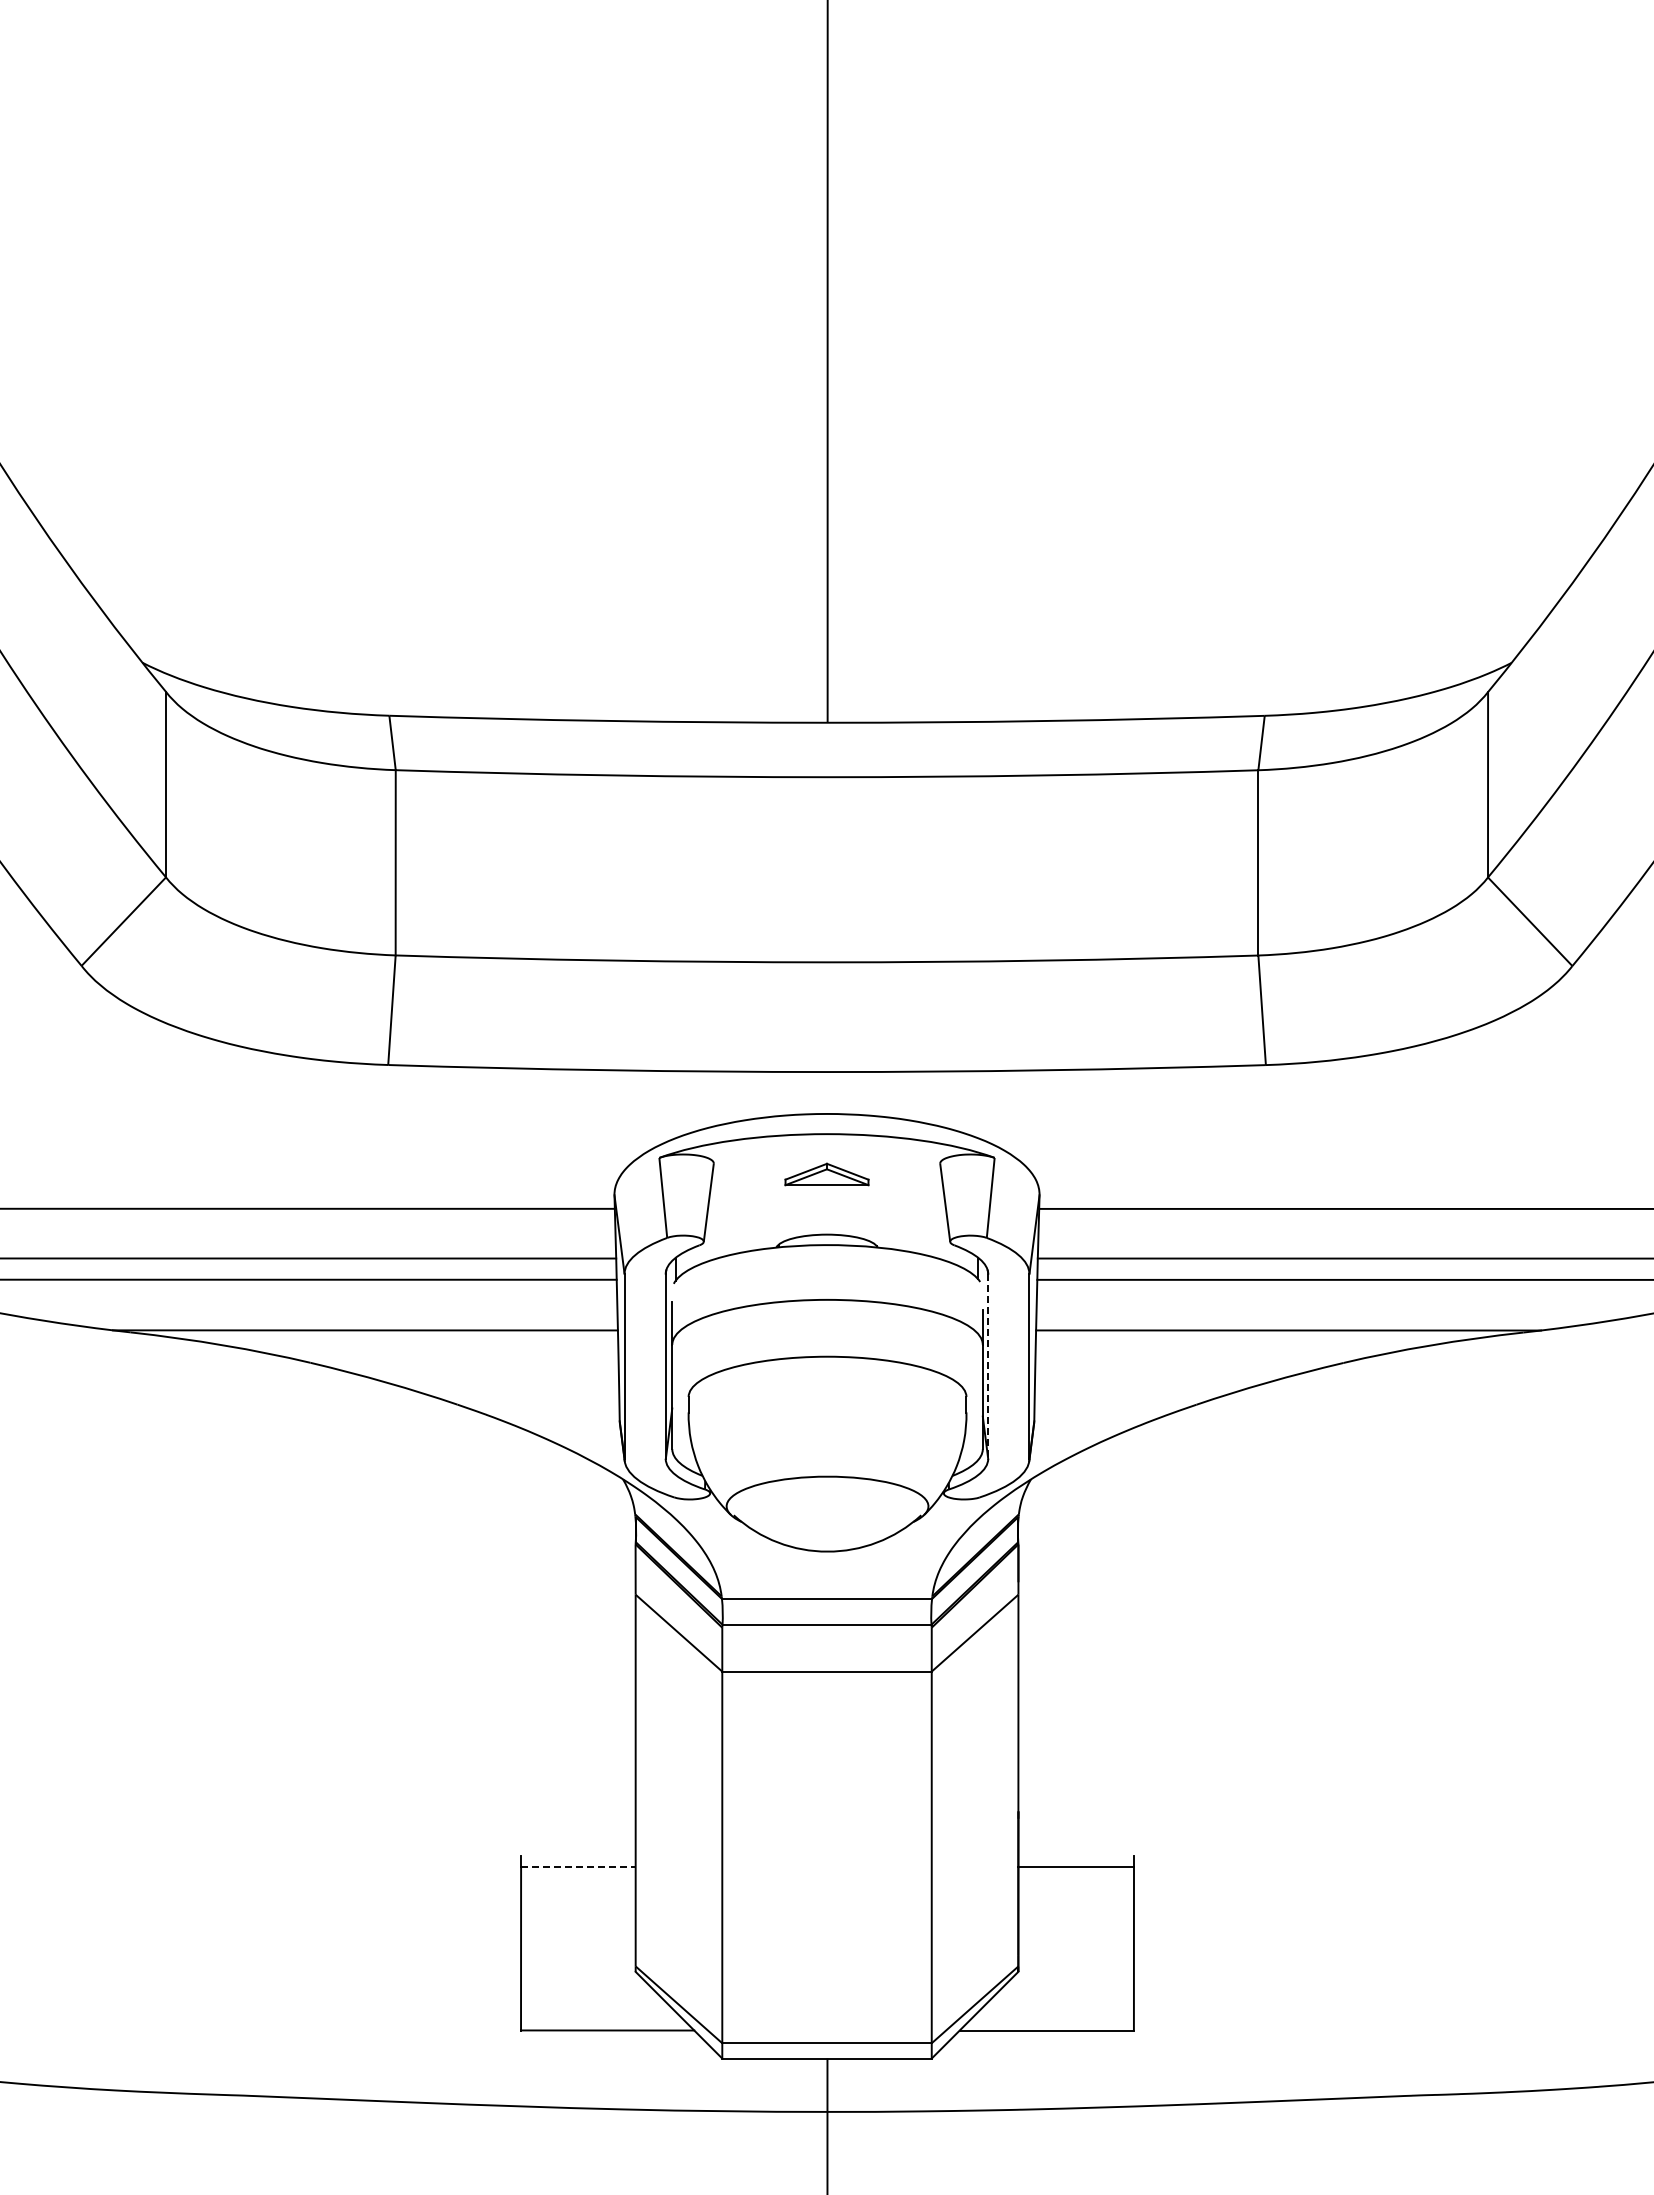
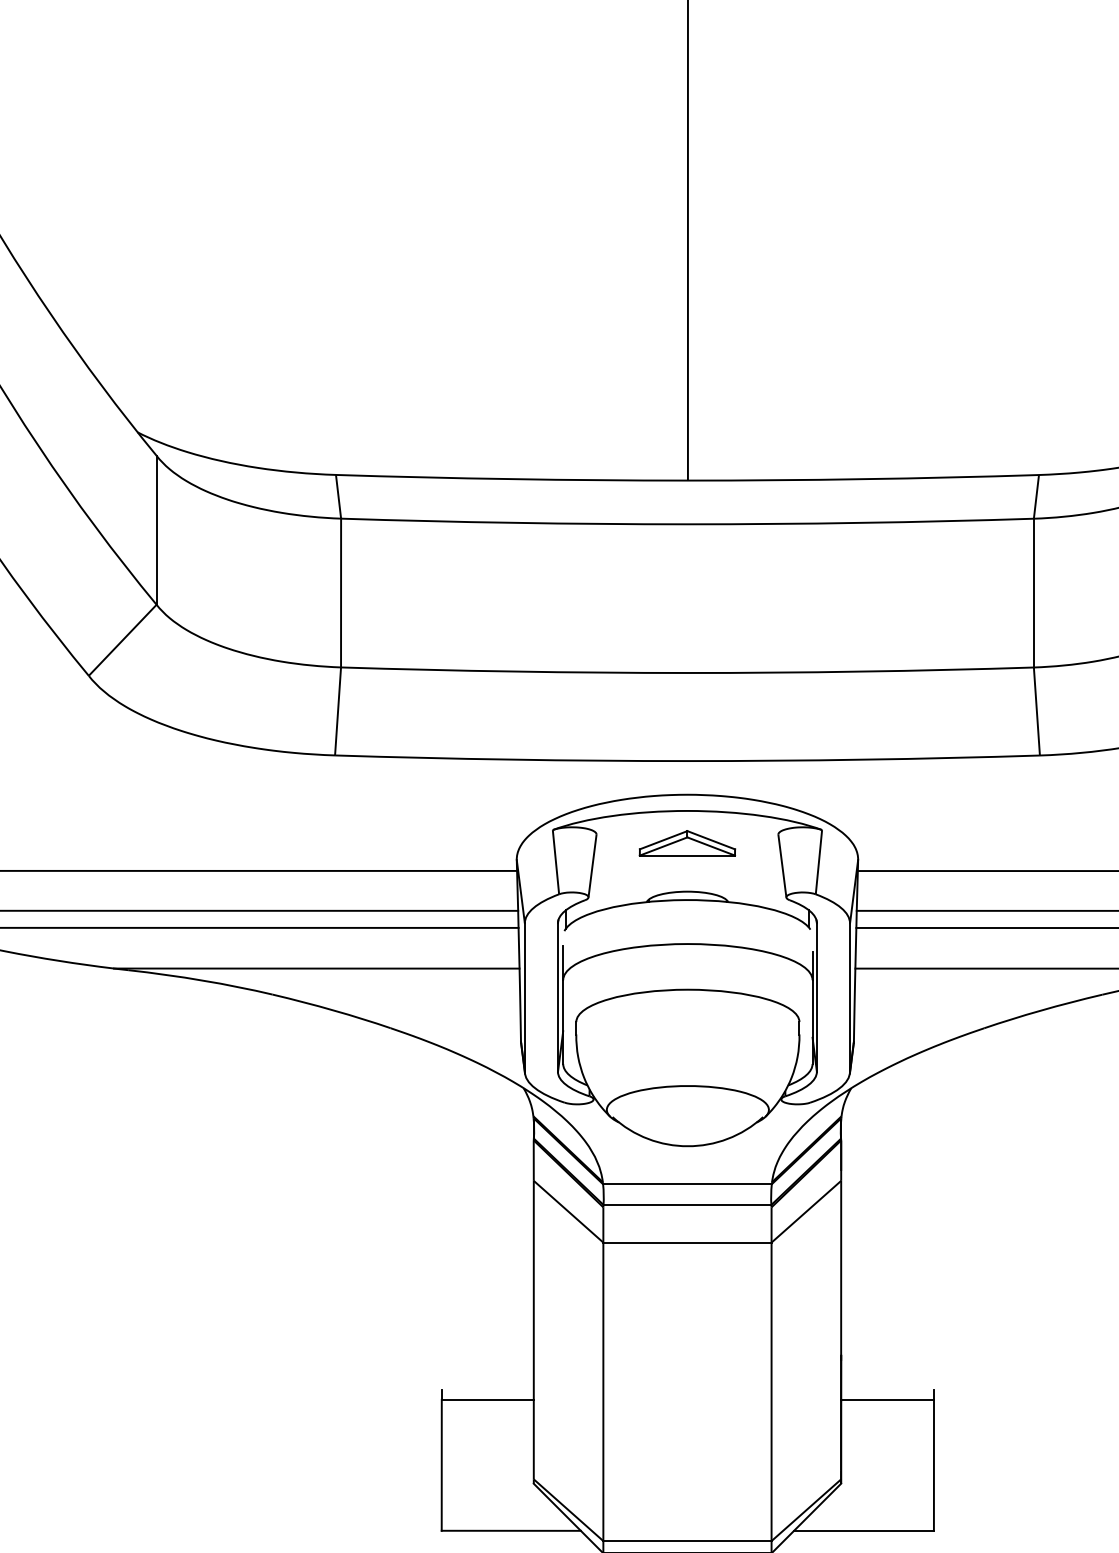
part: (826, 1174) -> (687, 843), size x1.43
line: (988, 1366) -> (817, 997), dashed -> solid
line: (578, 1867) -> (487, 1399), dashed -> solid

